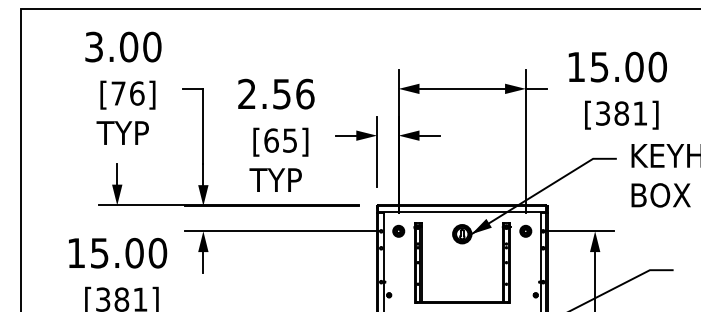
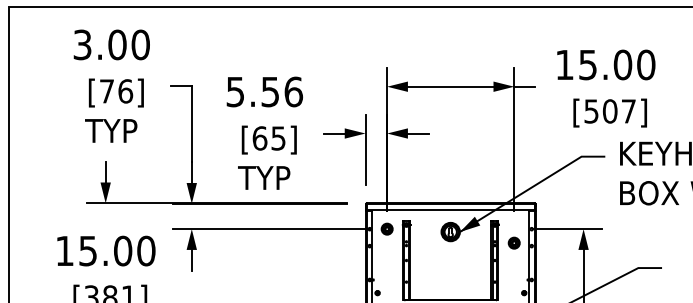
text: (246, 93) -> (234, 91), 2.56 -> 5.56
text: (621, 113) -> (609, 111), [381] -> [507]
part: (525, 230) -> (513, 242), moved

